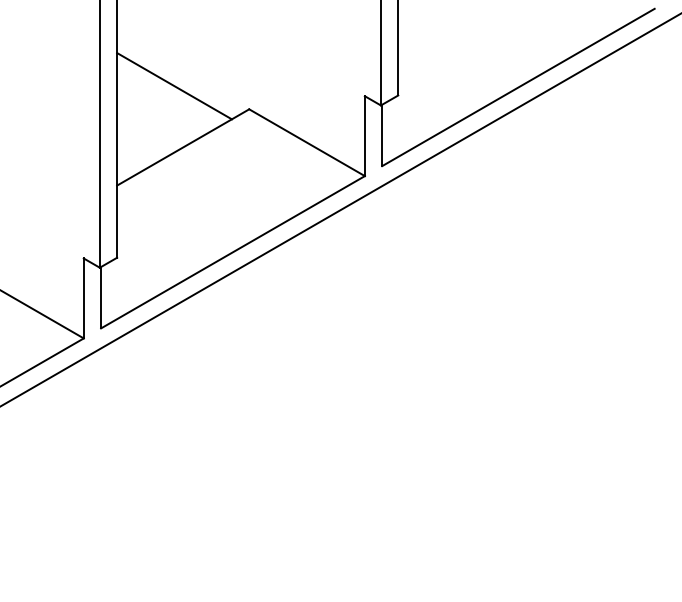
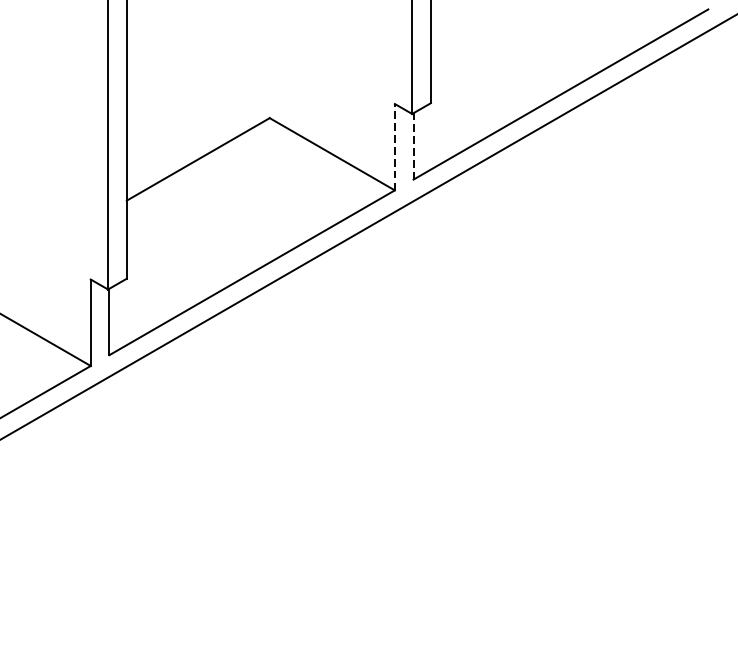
line: (174, 86) -> (188, 93), removed
line: (382, 135) -> (413, 146), solid -> dashed
line: (364, 136) -> (394, 147), solid -> dashed

